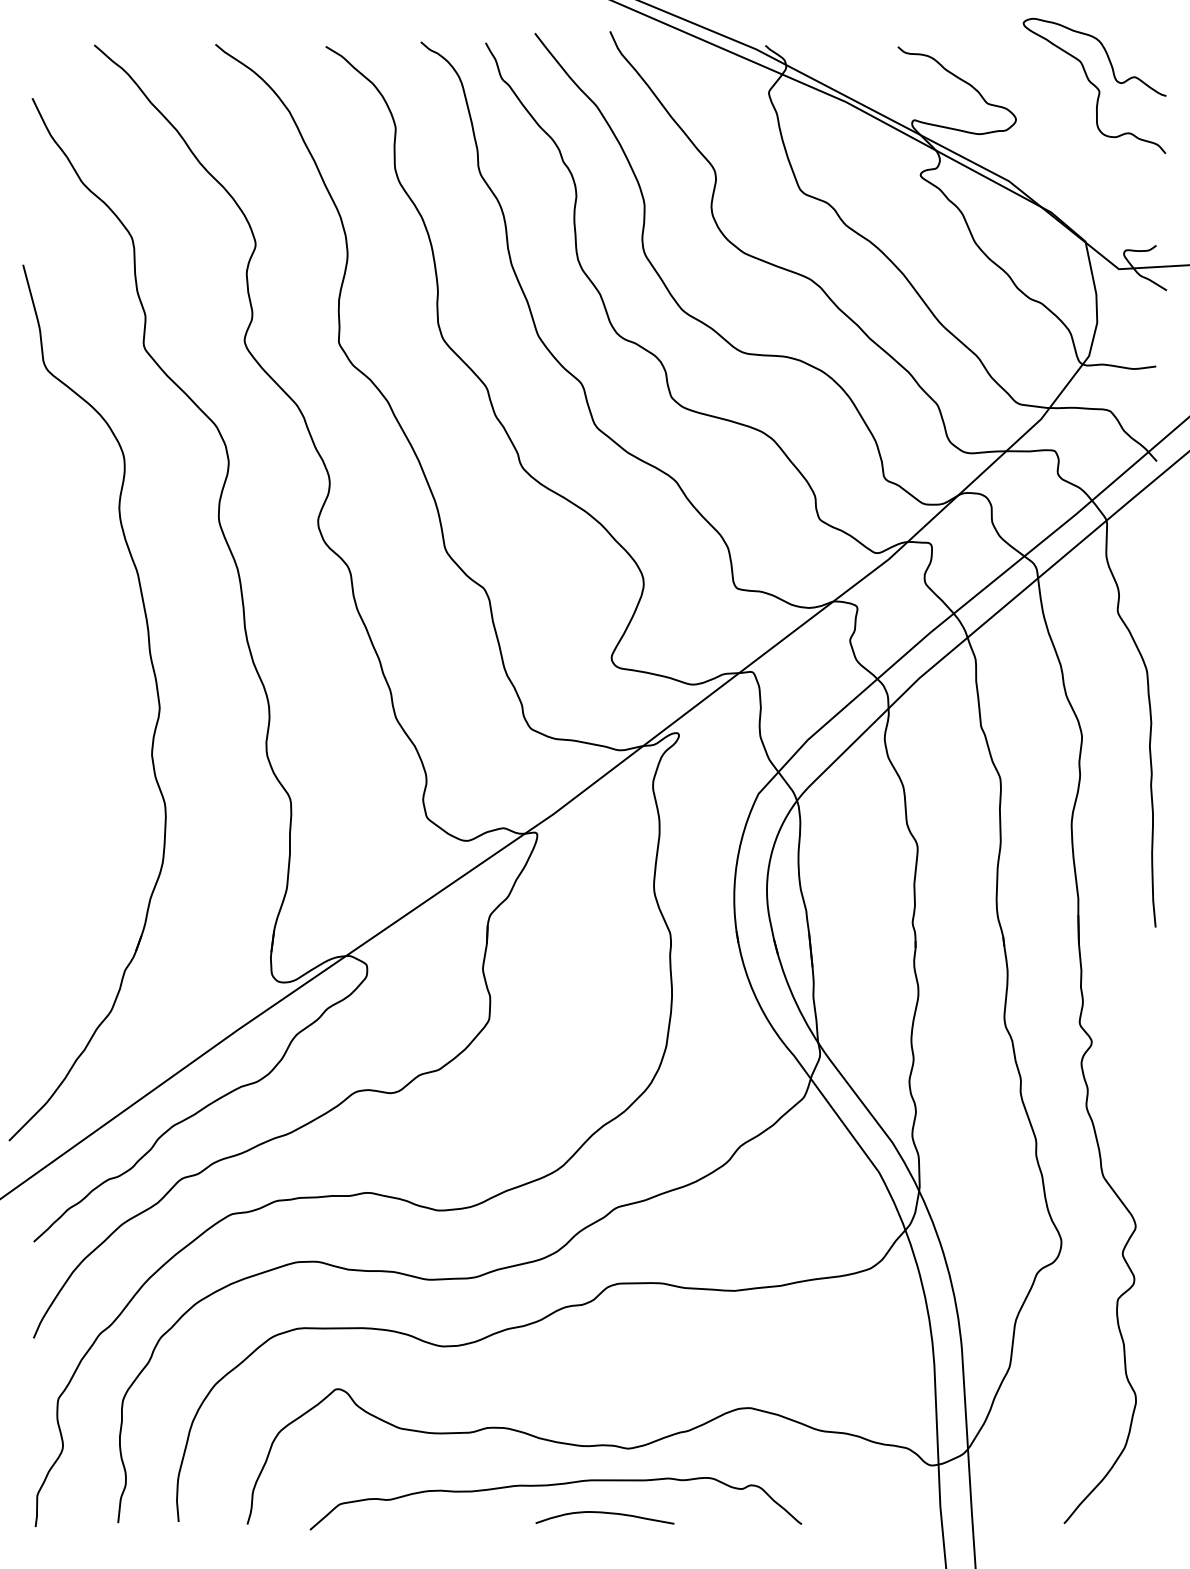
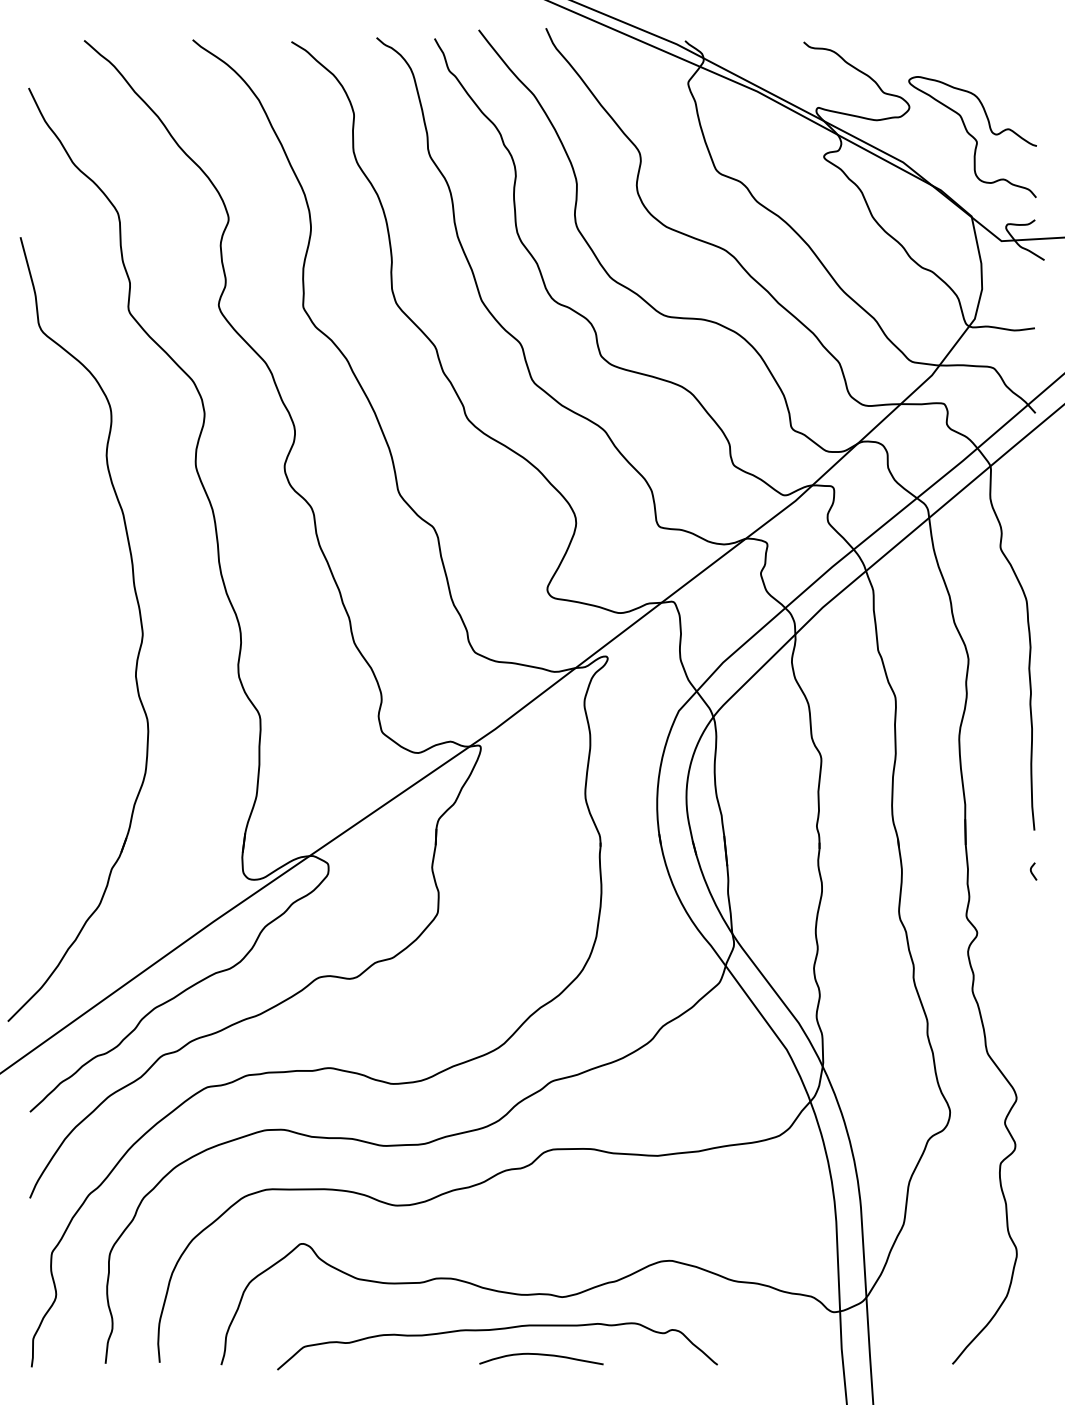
curve: (1094, 85) -> (972, 136), moved
curve: (1153, 974) -> (1032, 872), added

